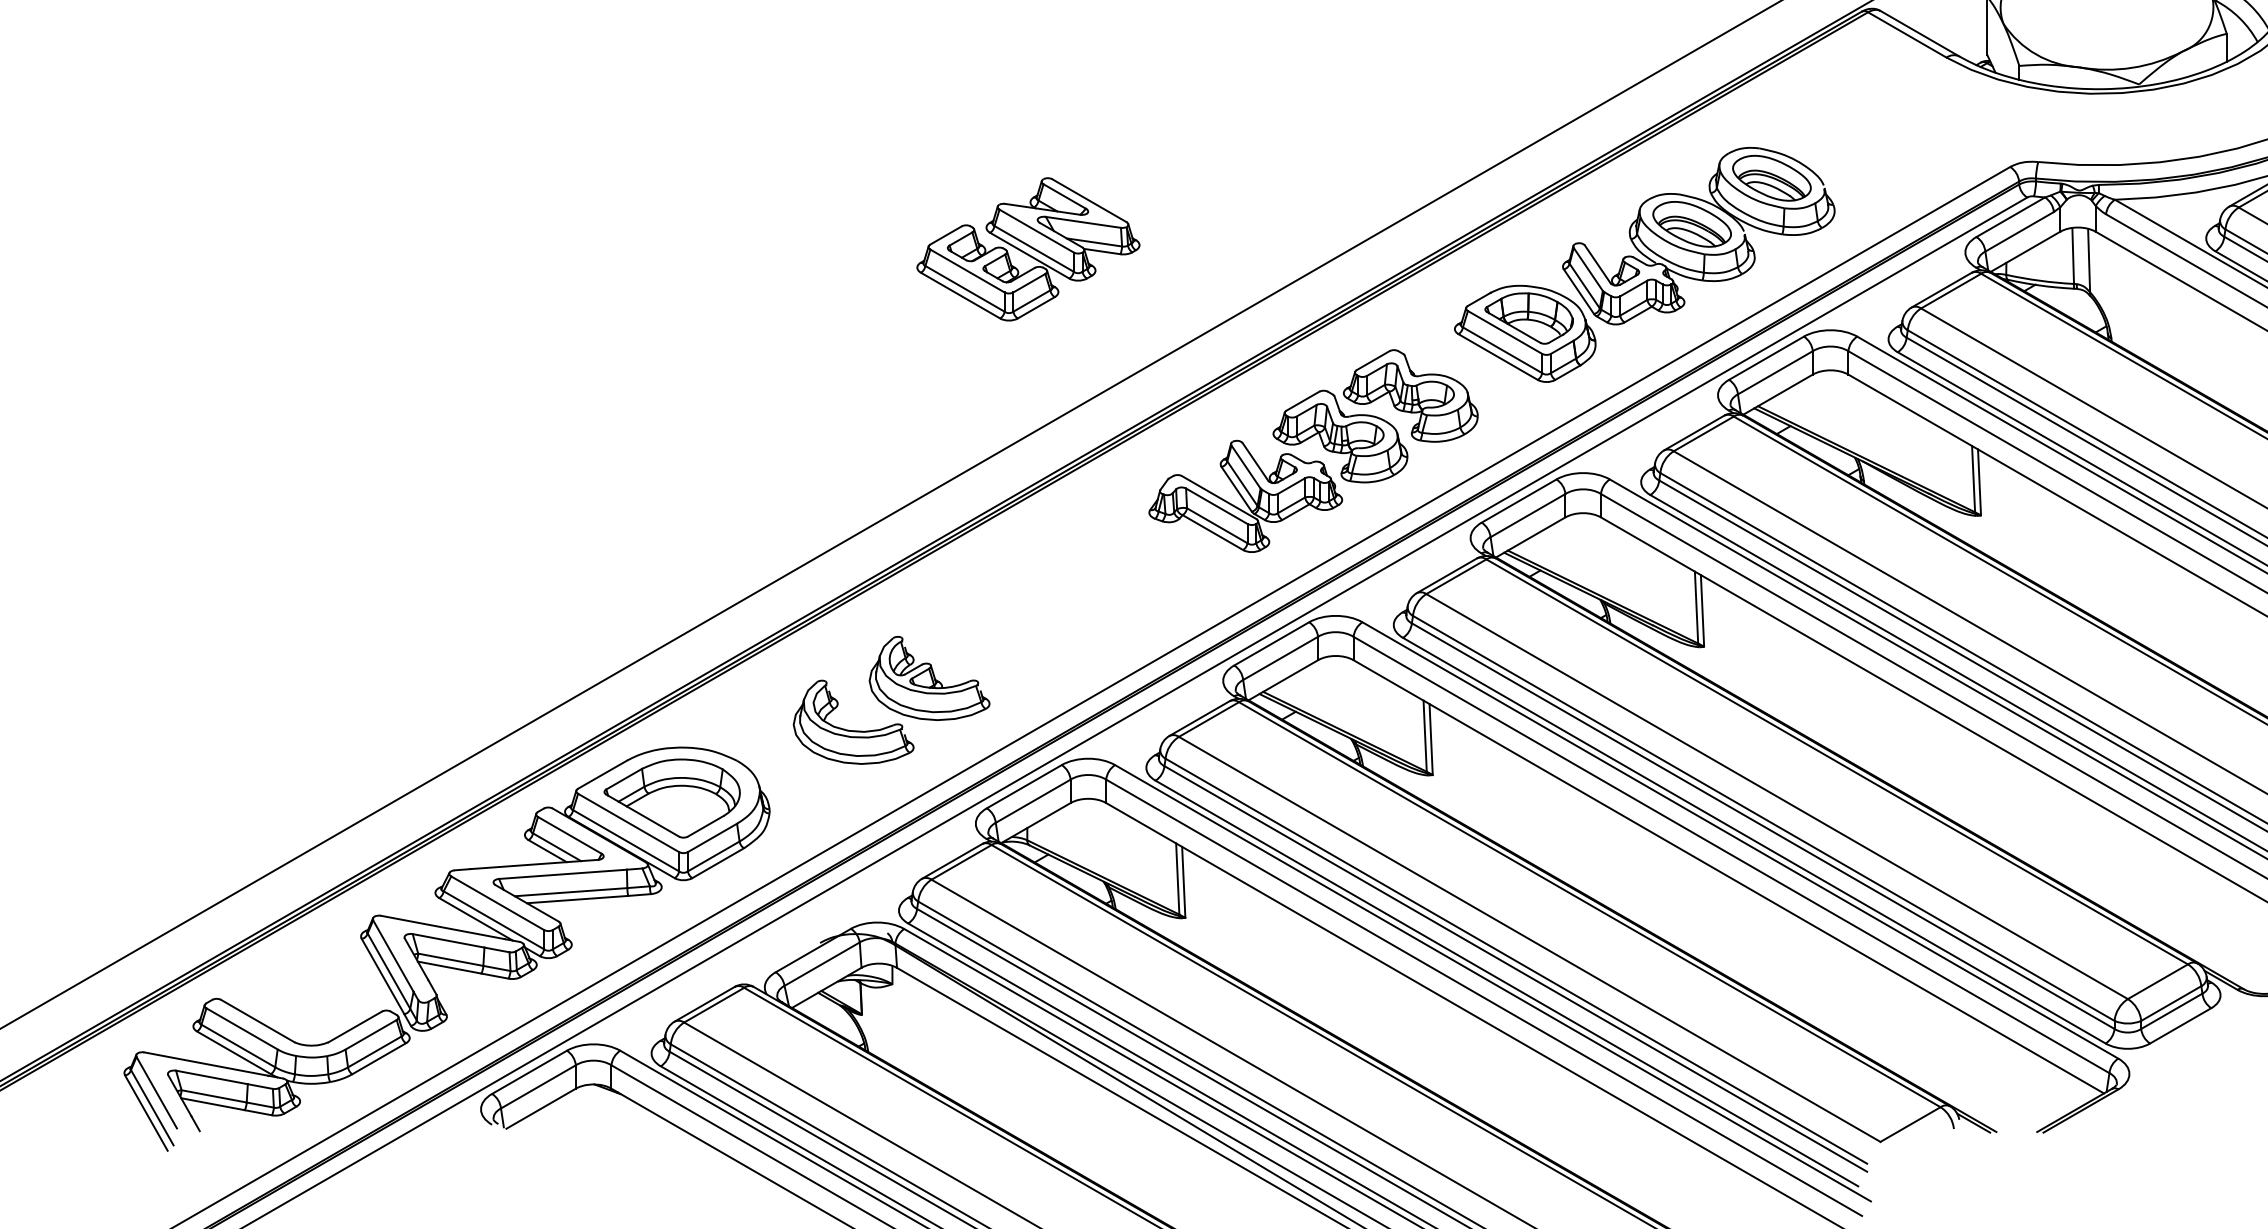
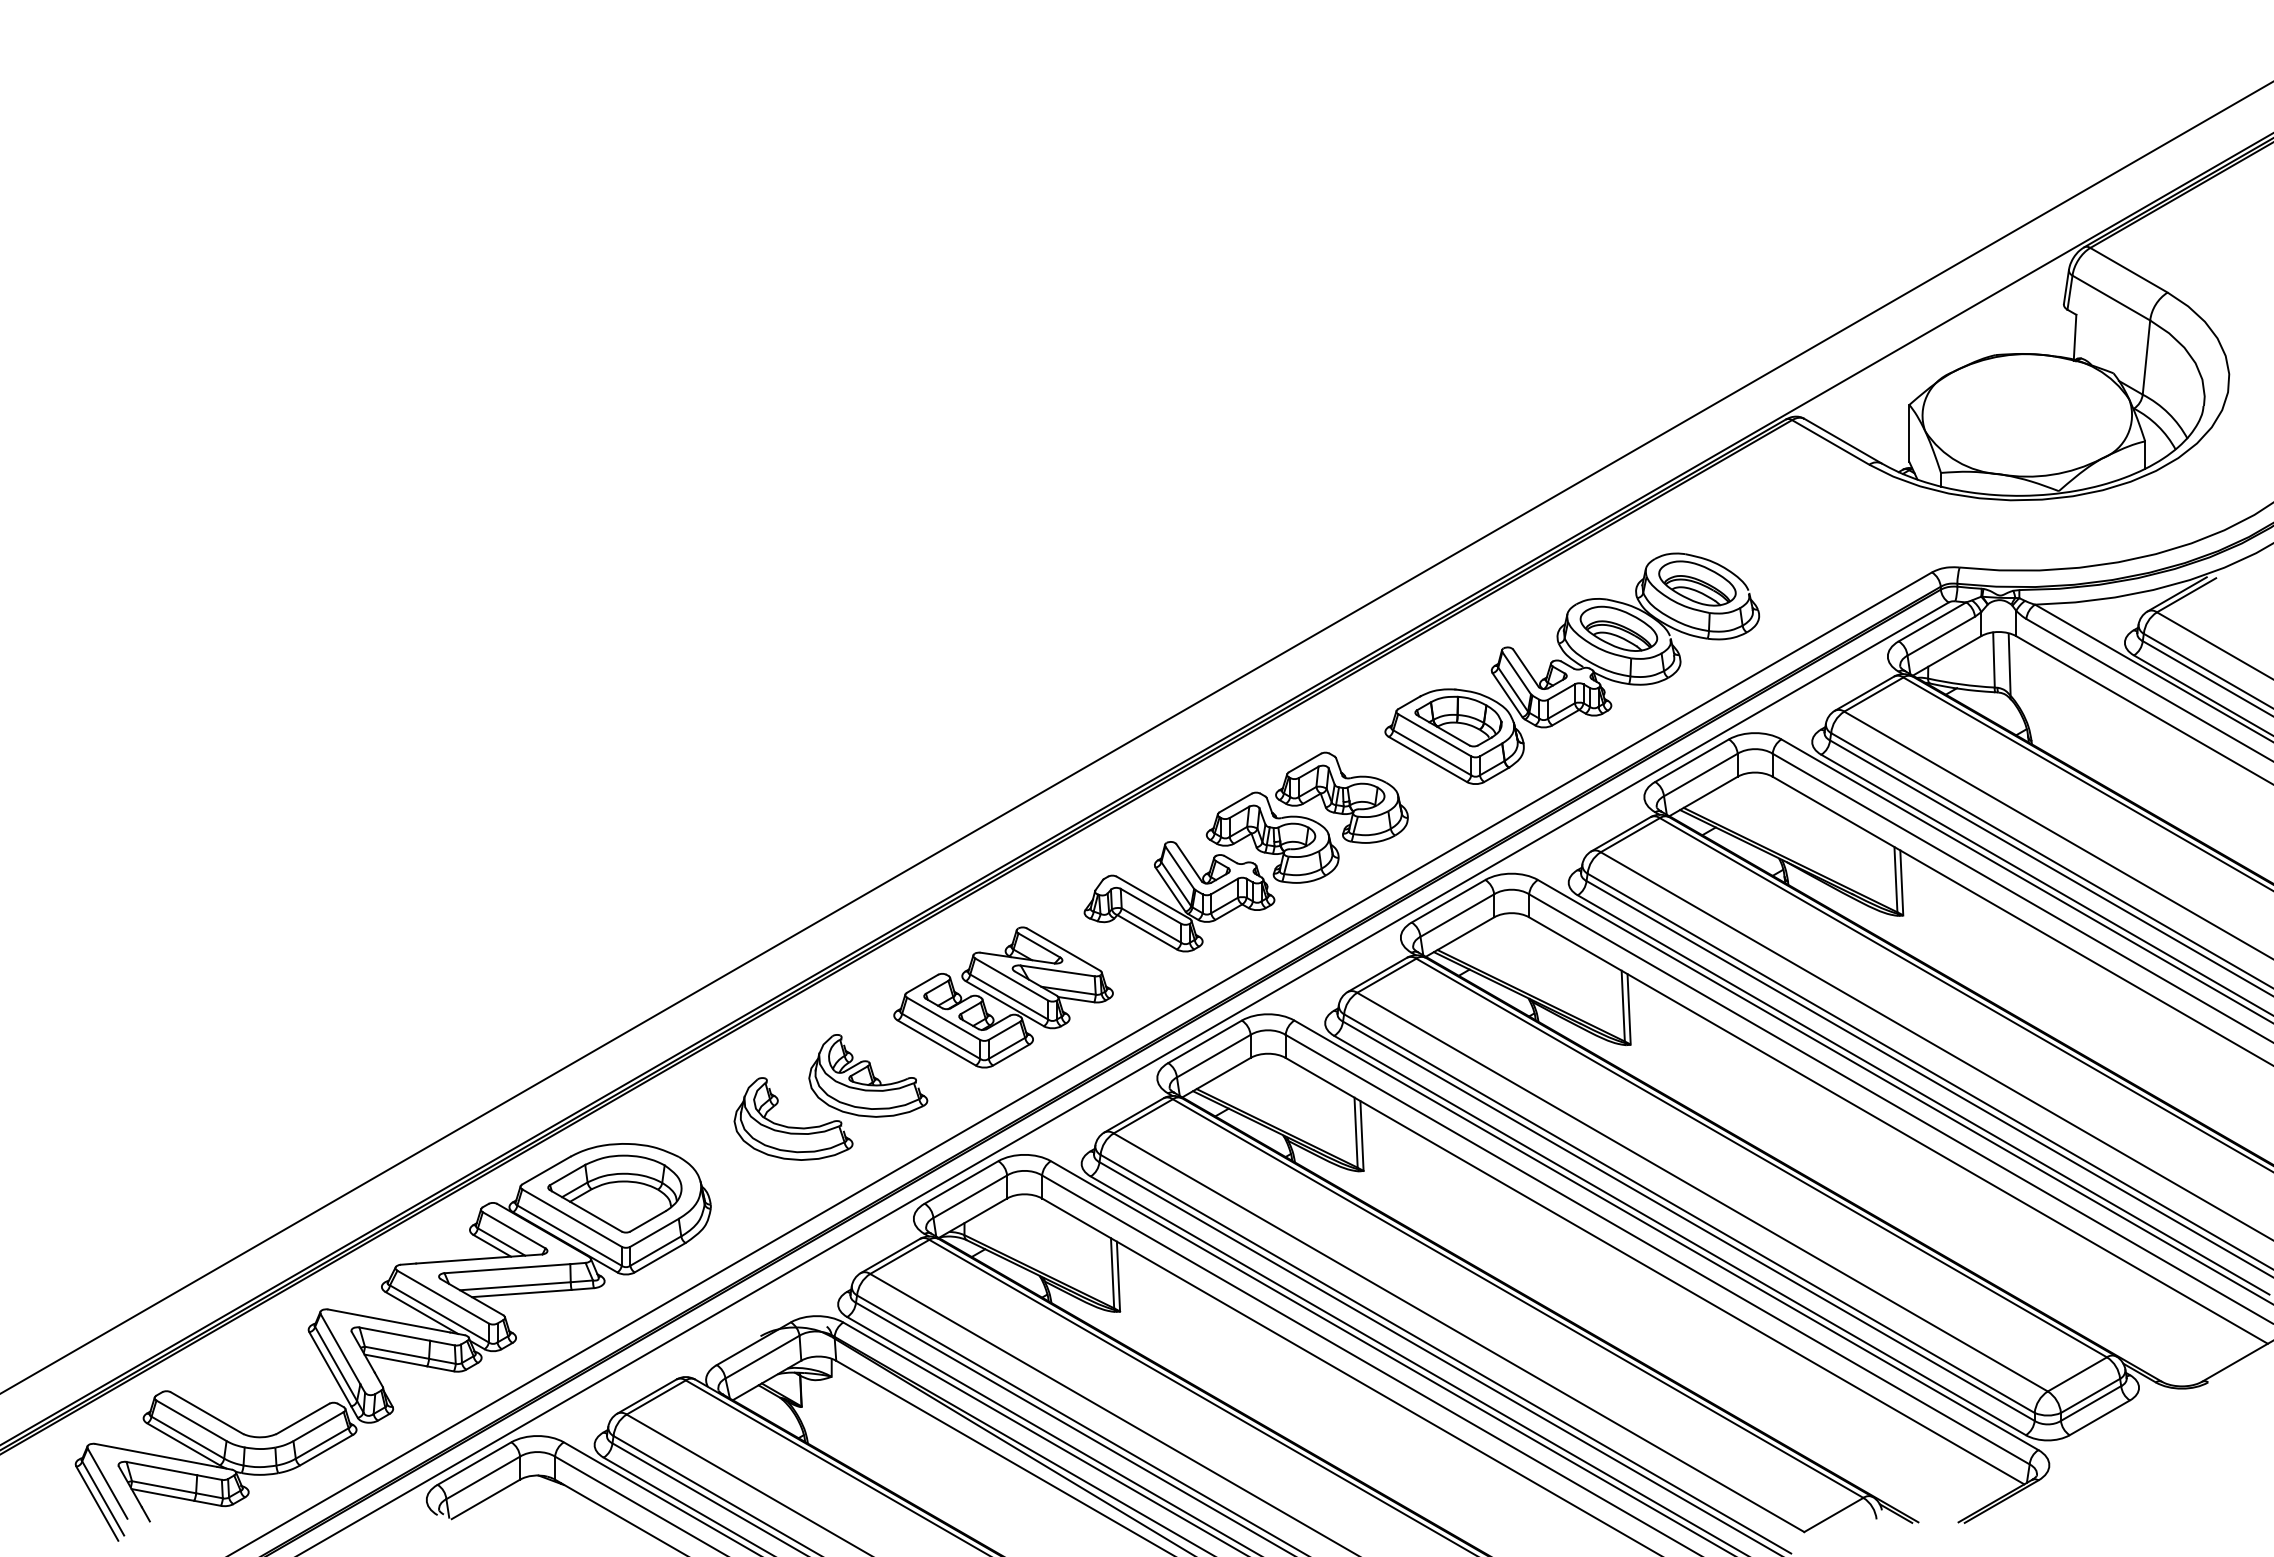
part: (1028, 249) -> (1003, 997), moved

